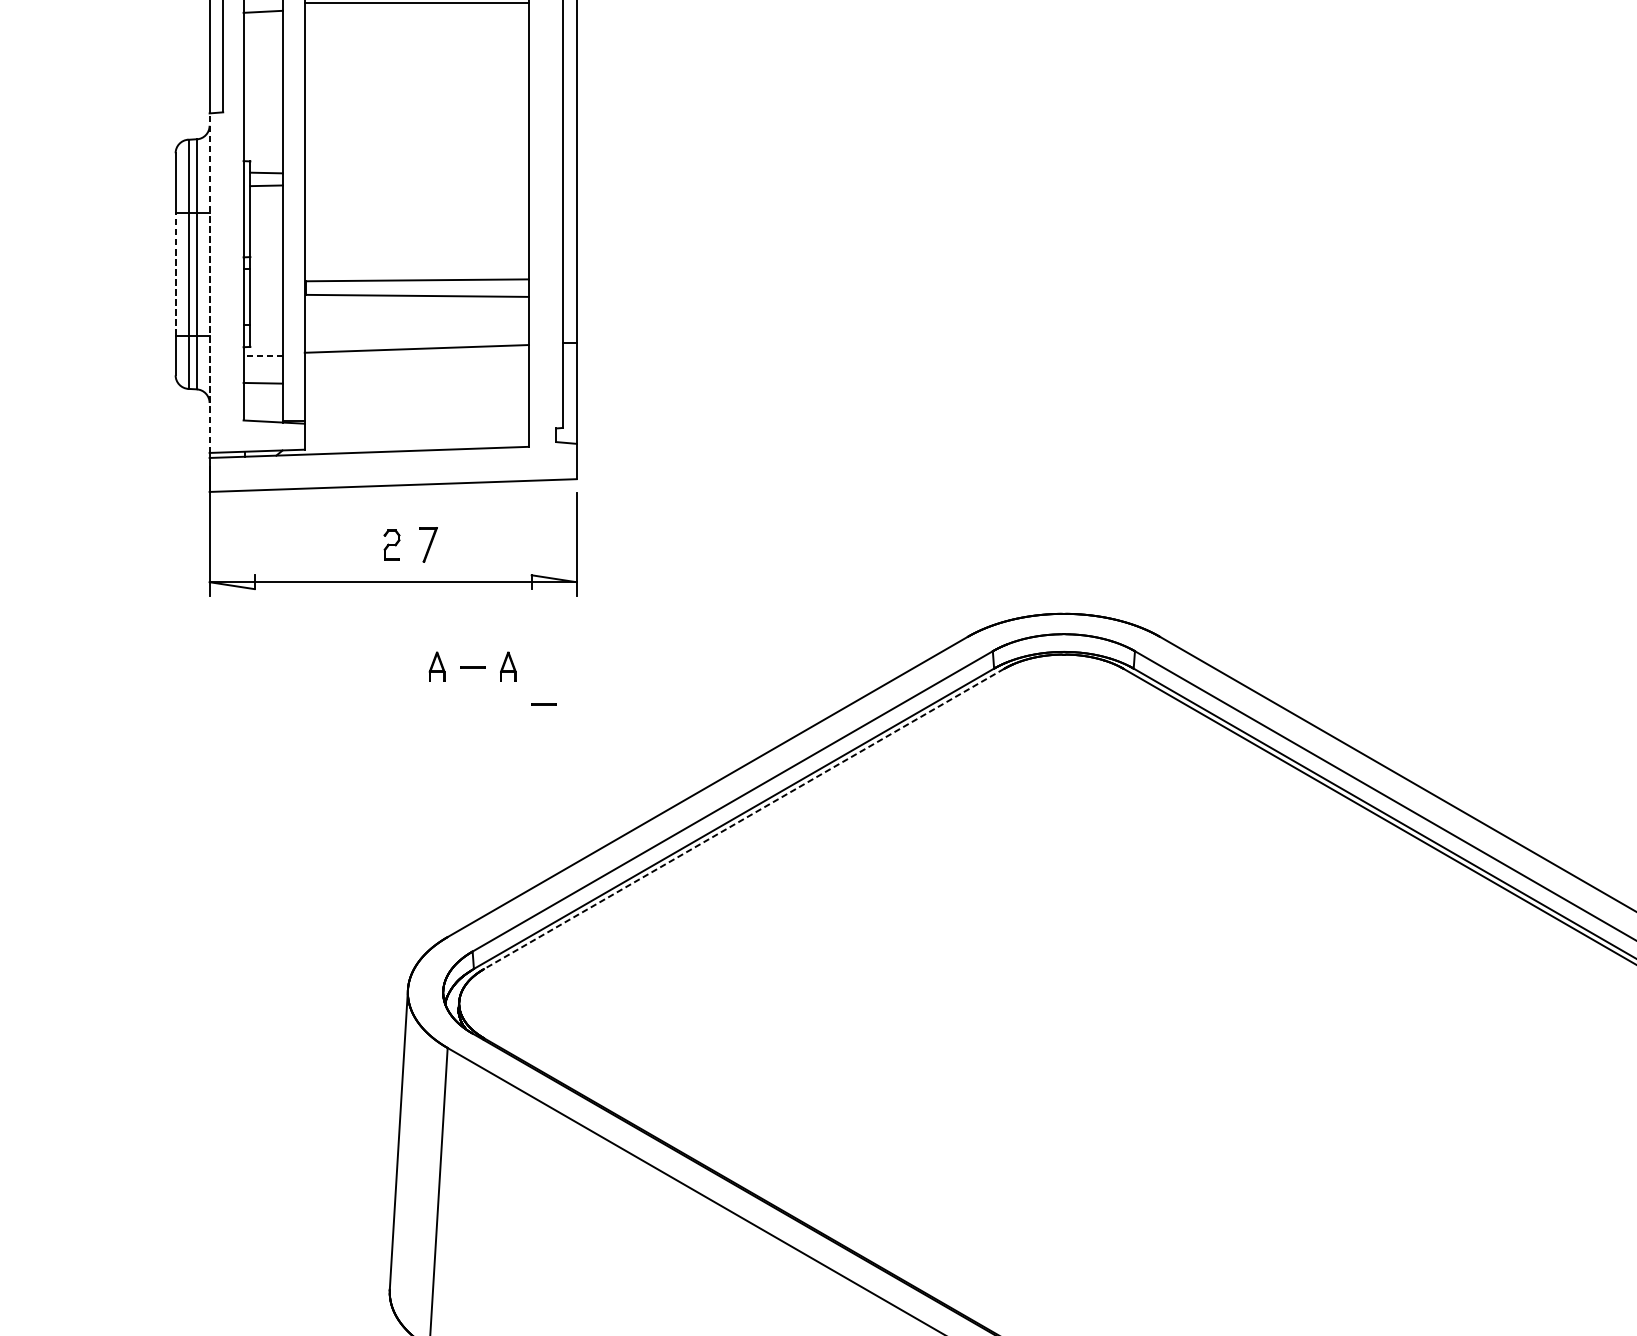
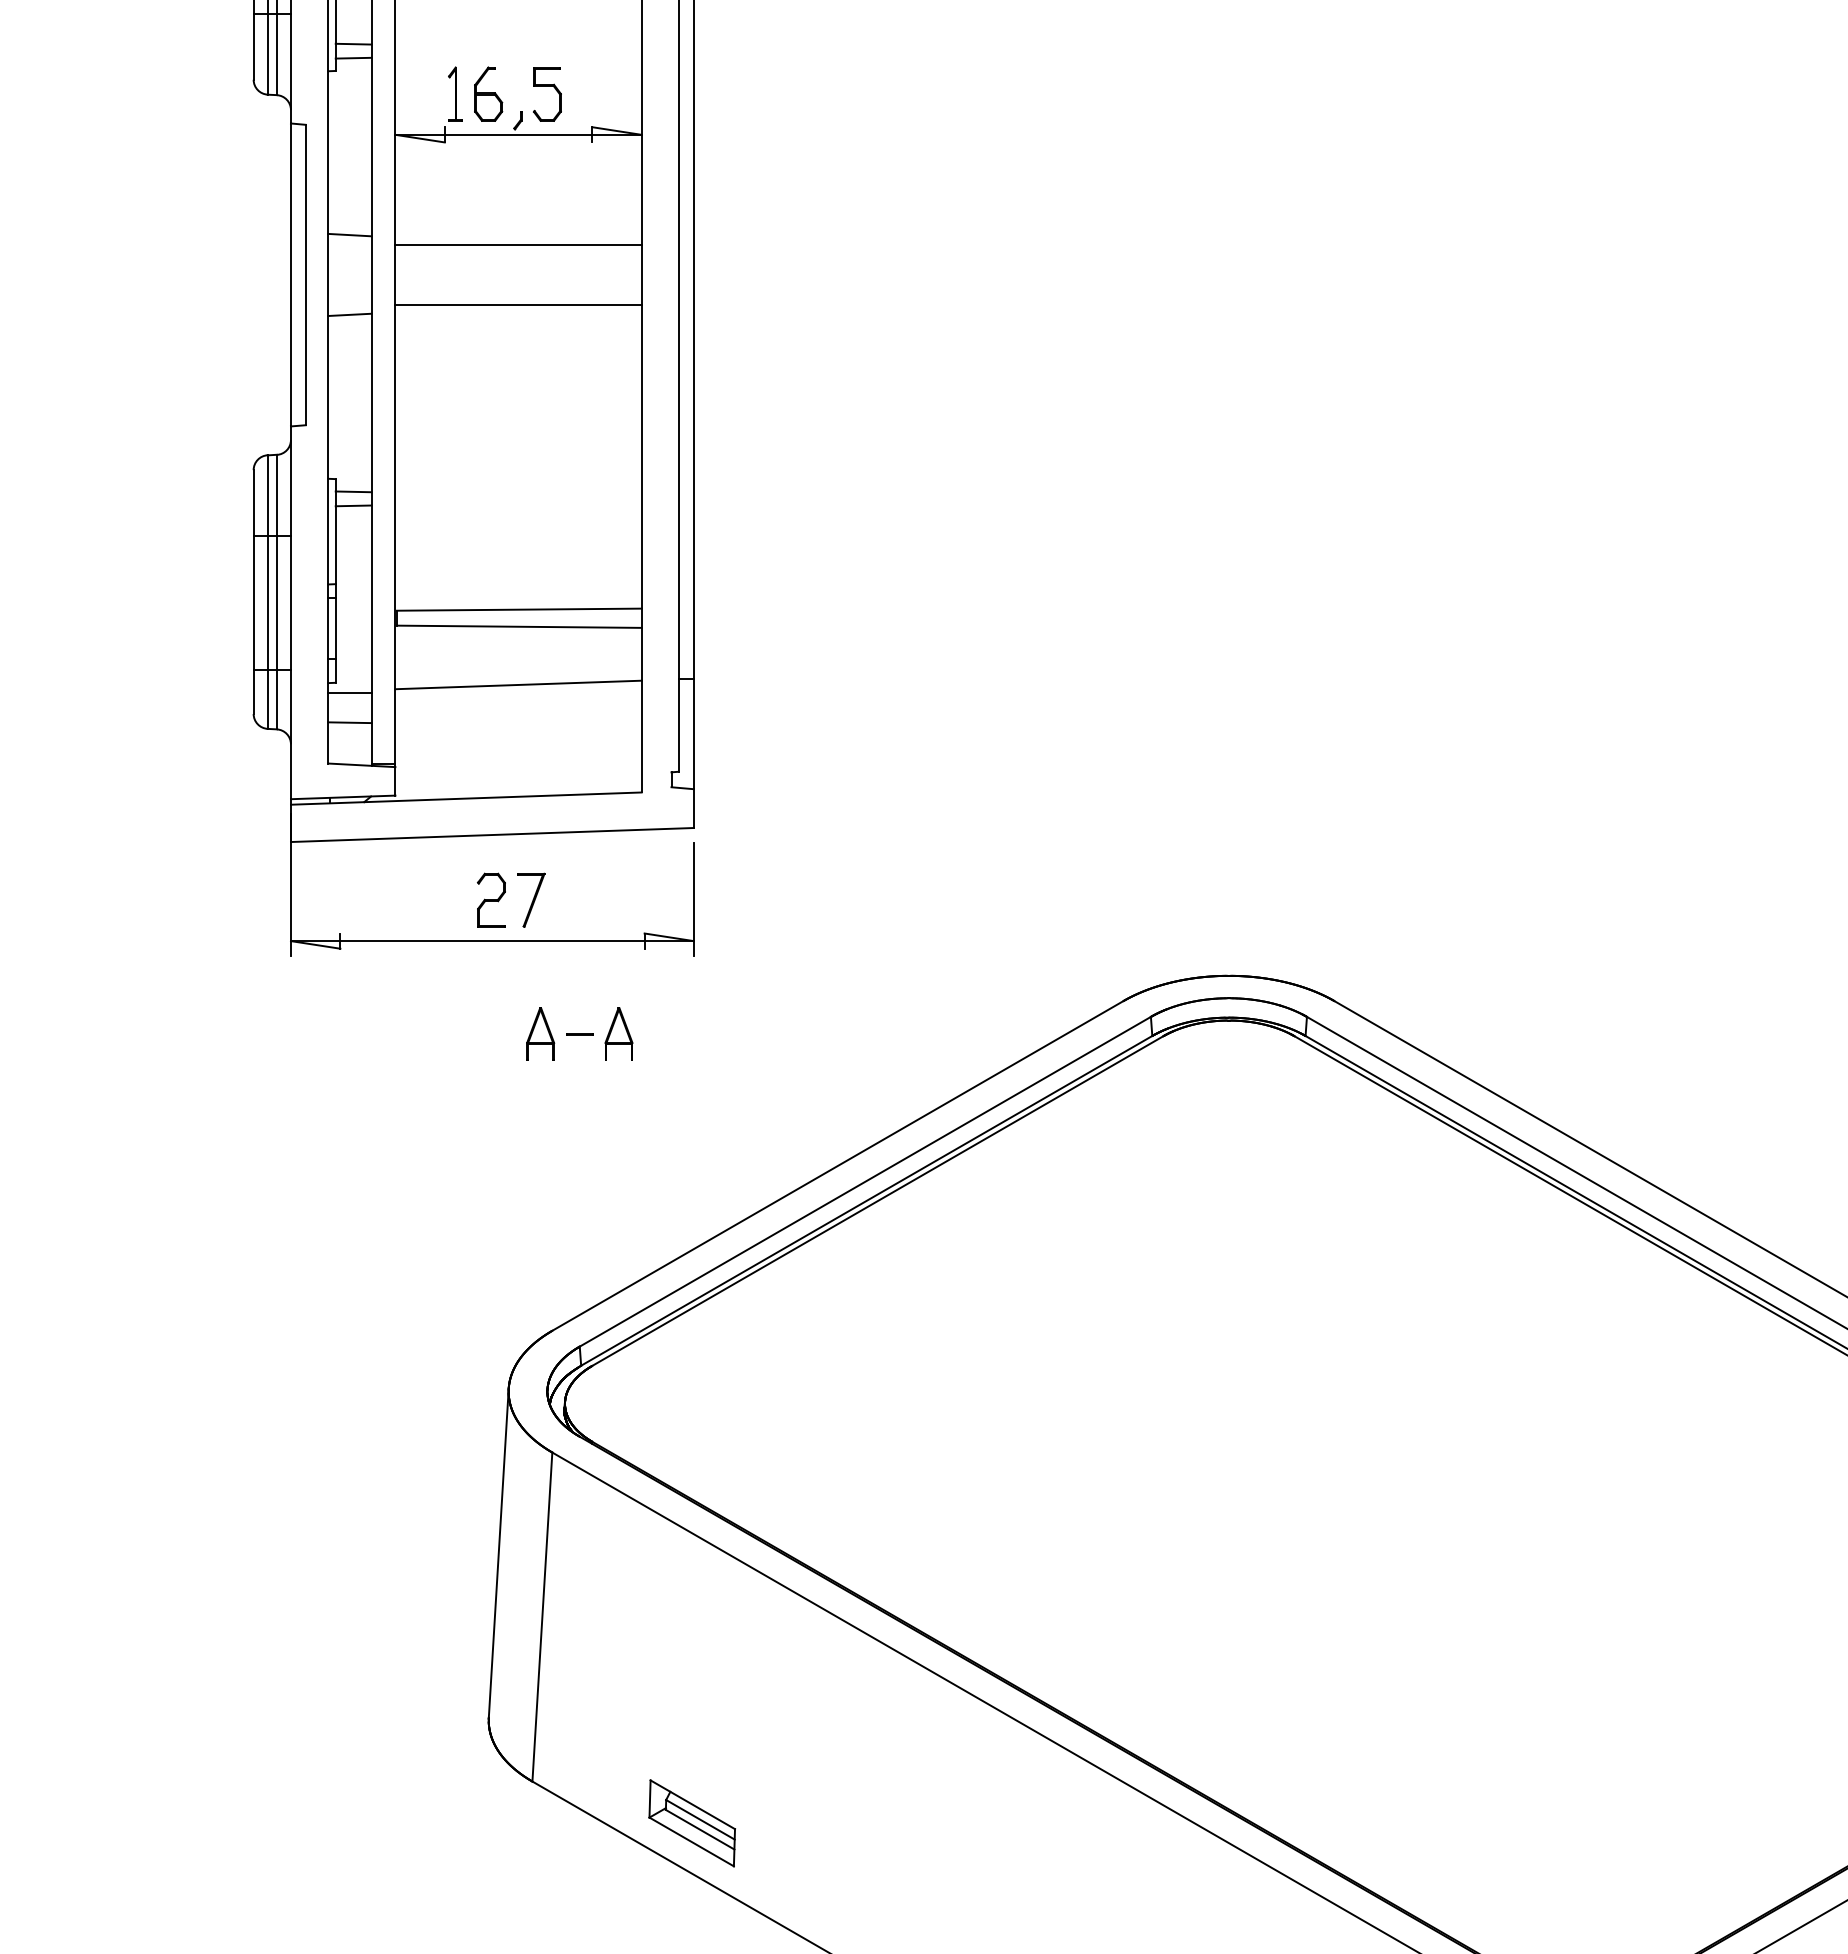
line: (175, 273) -> (253, 602), dashed -> solid
line: (209, 282) -> (290, 612), dashed -> solid
line: (262, 355) -> (349, 692), dashed -> solid
part: (391, 544) -> (490, 899), size x1.67
part: (428, 544) -> (531, 899), size x1.43
part: (436, 666) -> (540, 1033), size x1.67
part: (507, 666) -> (618, 1033), size x1.67
line: (543, 704) -> (657, 1075), removed
line: (743, 819) -> (877, 1201), dashed -> solid

